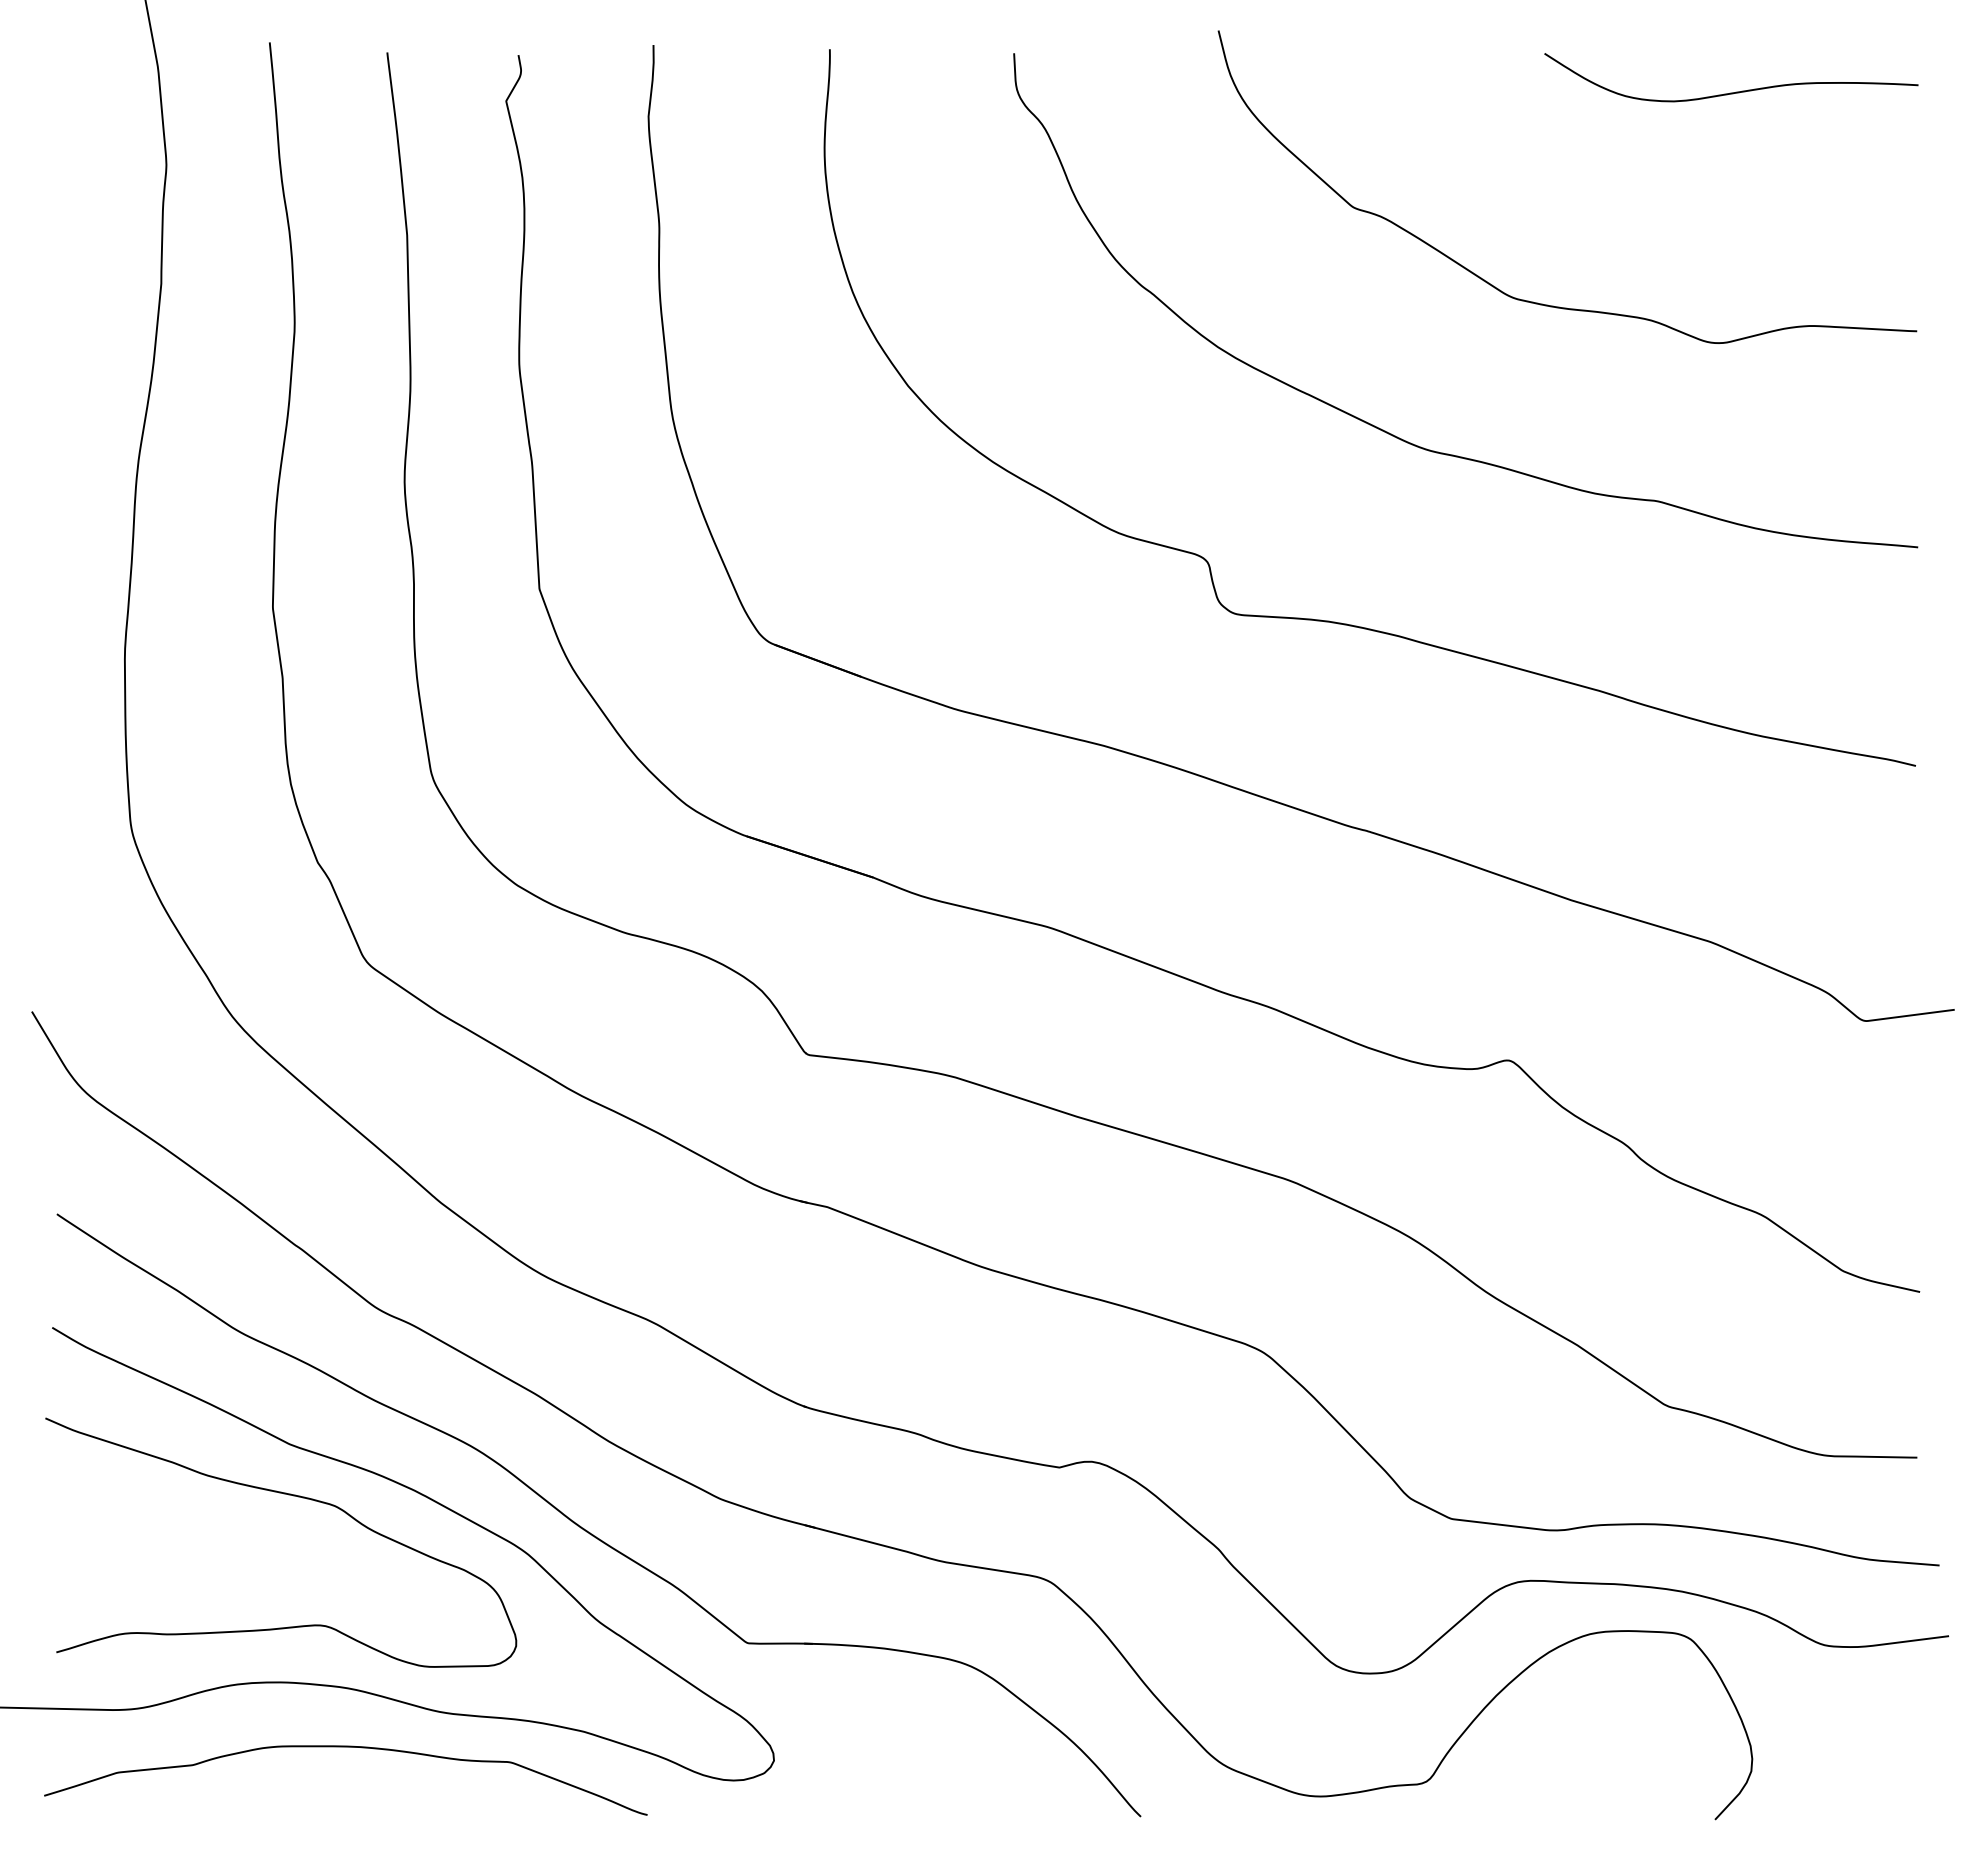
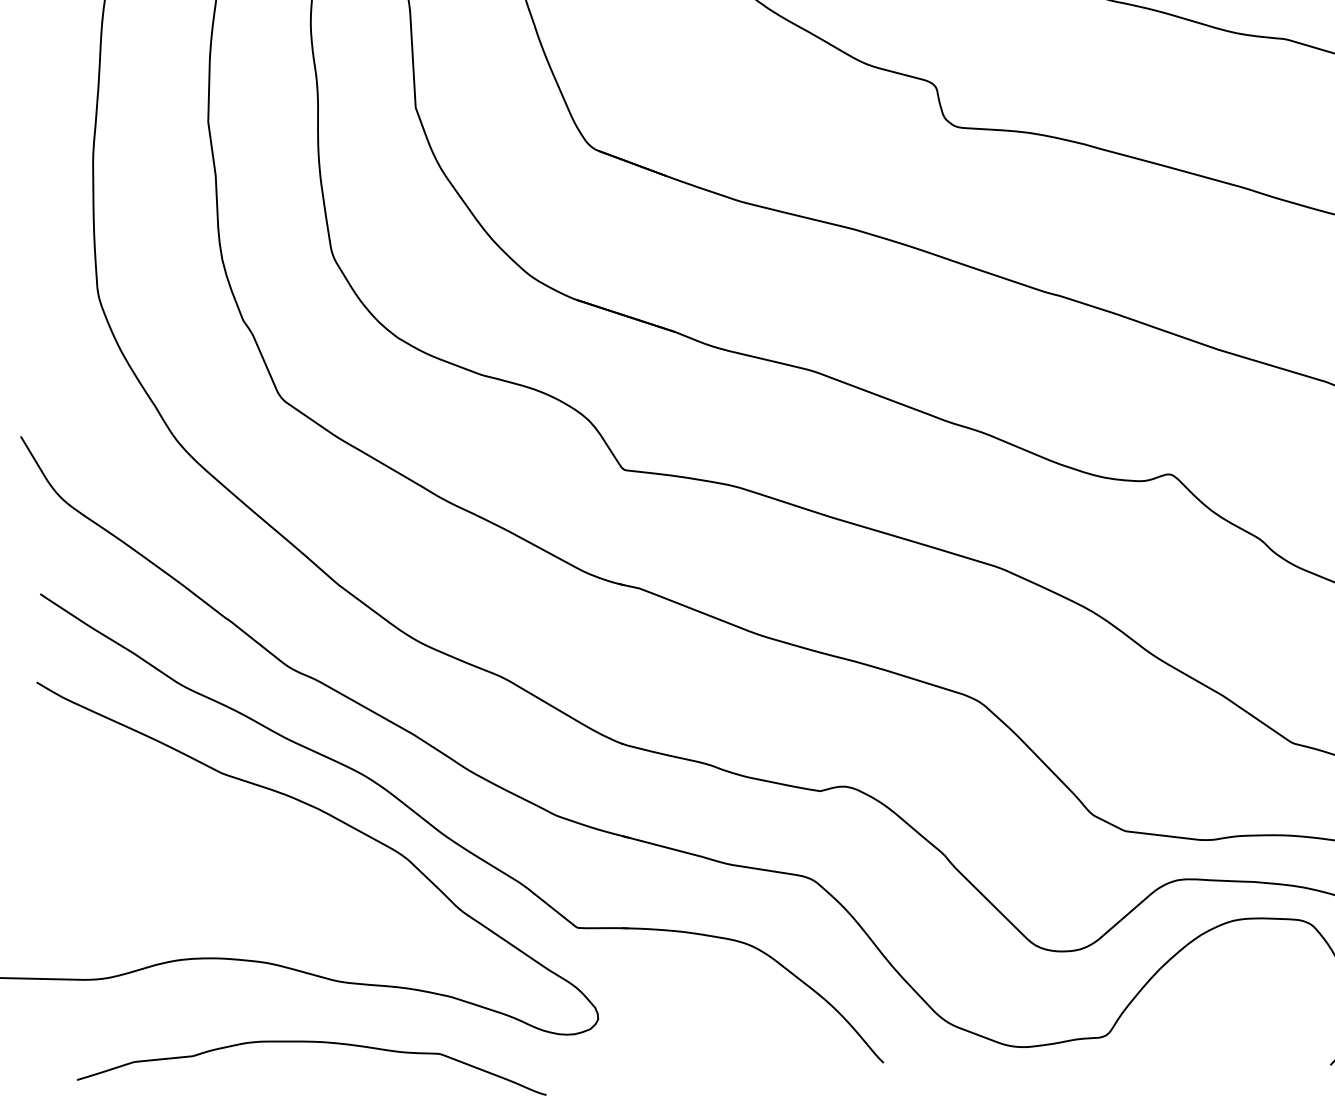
curve: (288, 1495) -> (220, 812), removed
curve: (345, 1747) -> (311, 1042), moved

